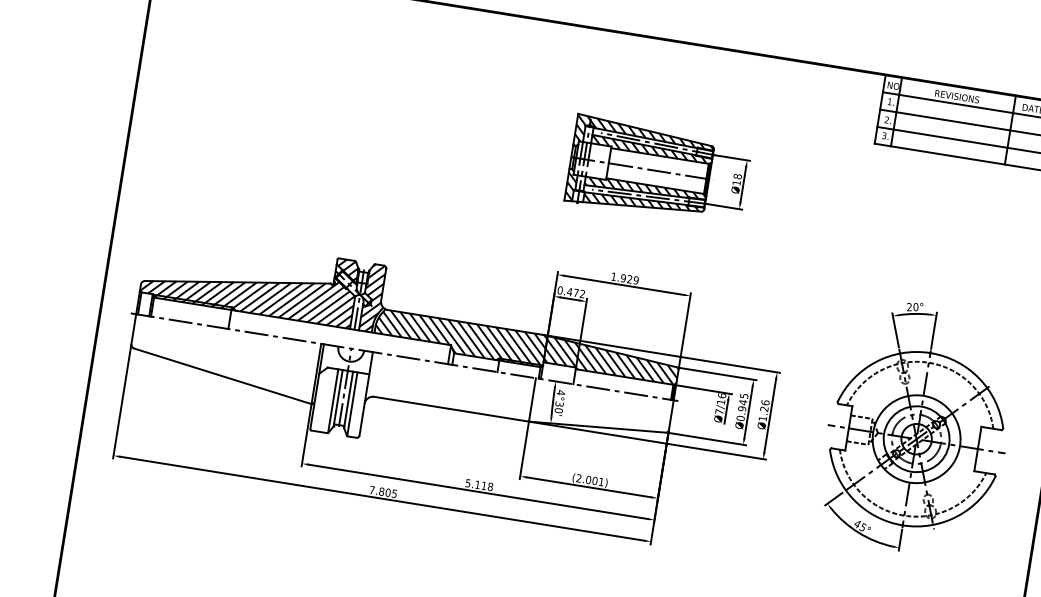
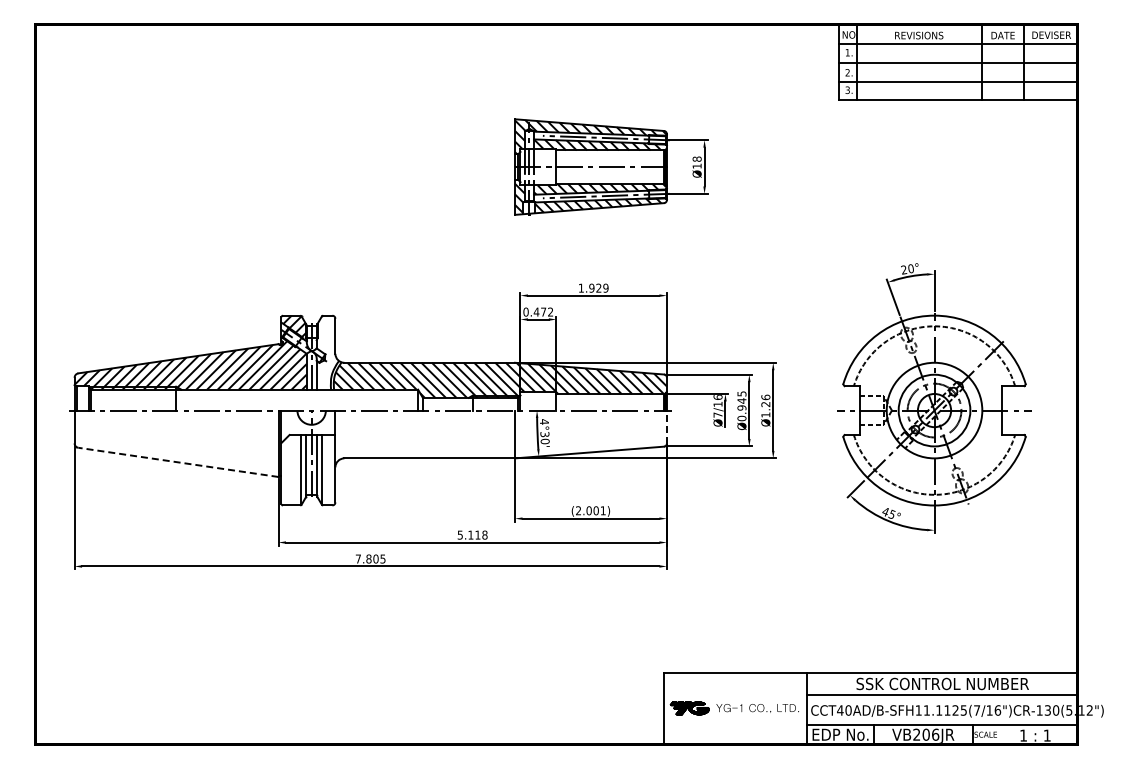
hatch: (373, 298) -> (326, 352), removed
line: (222, 376) -> (177, 462), solid -> dashed
line: (670, 415) -> (666, 427), solid -> dashed

